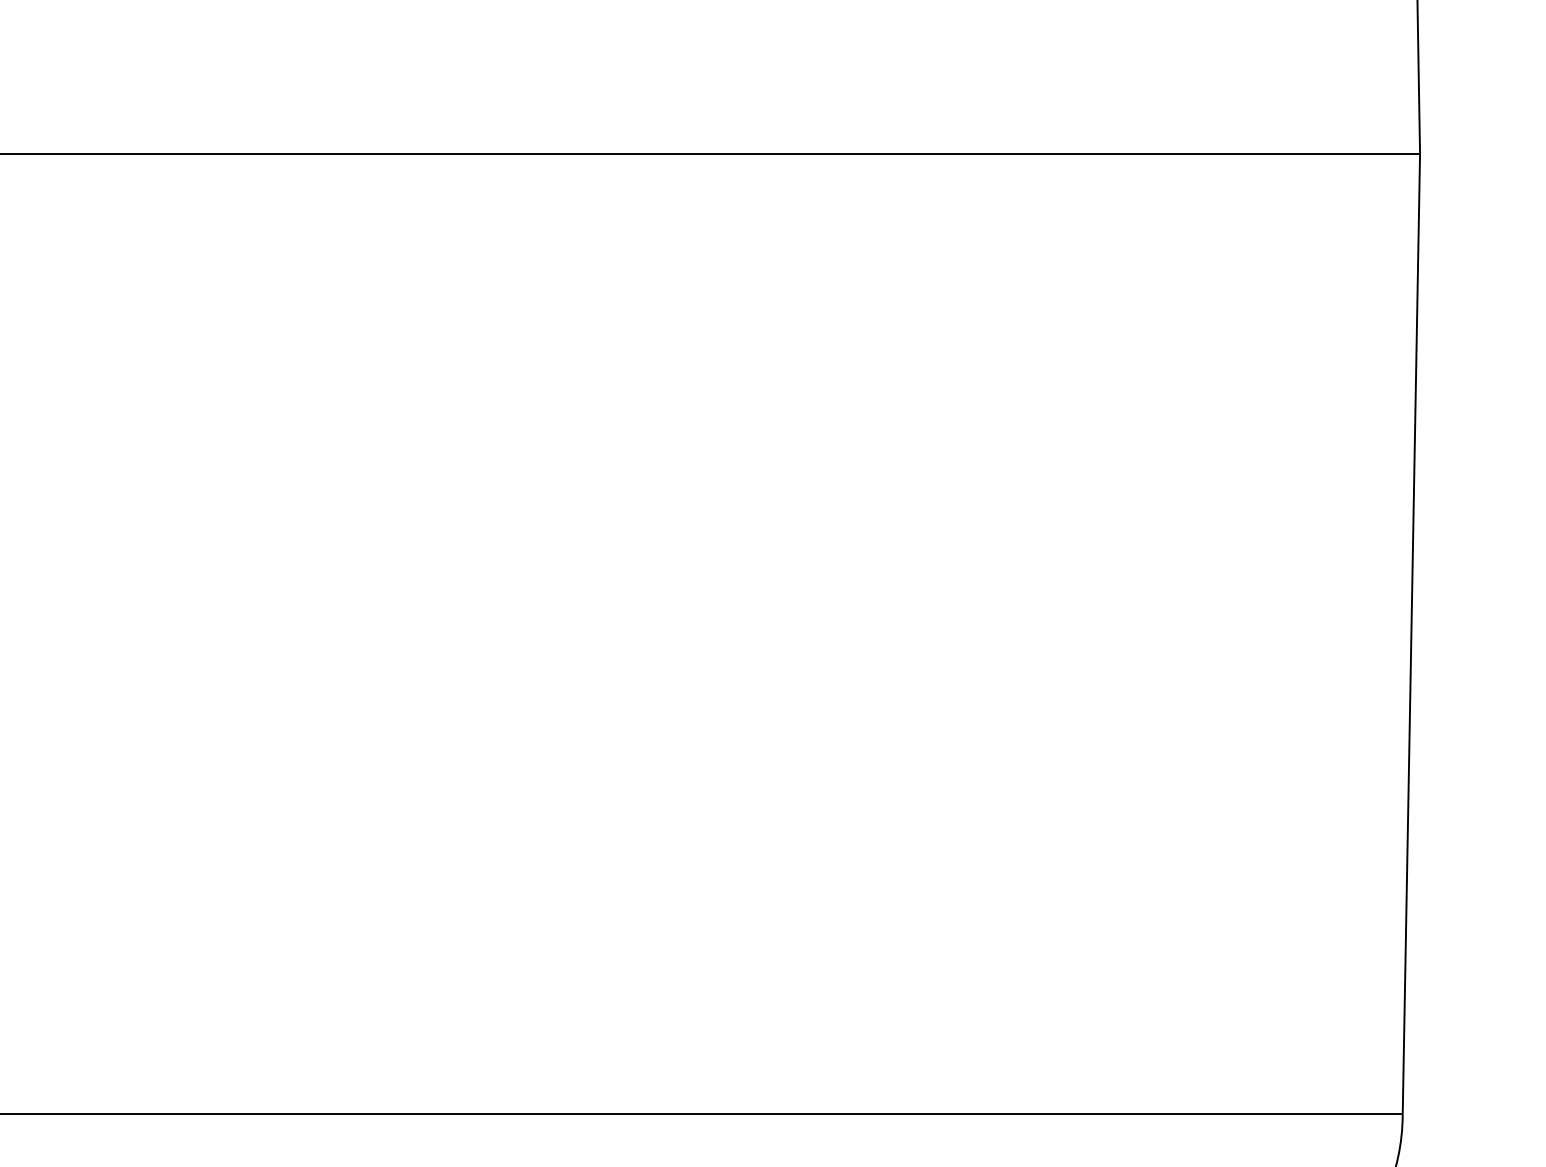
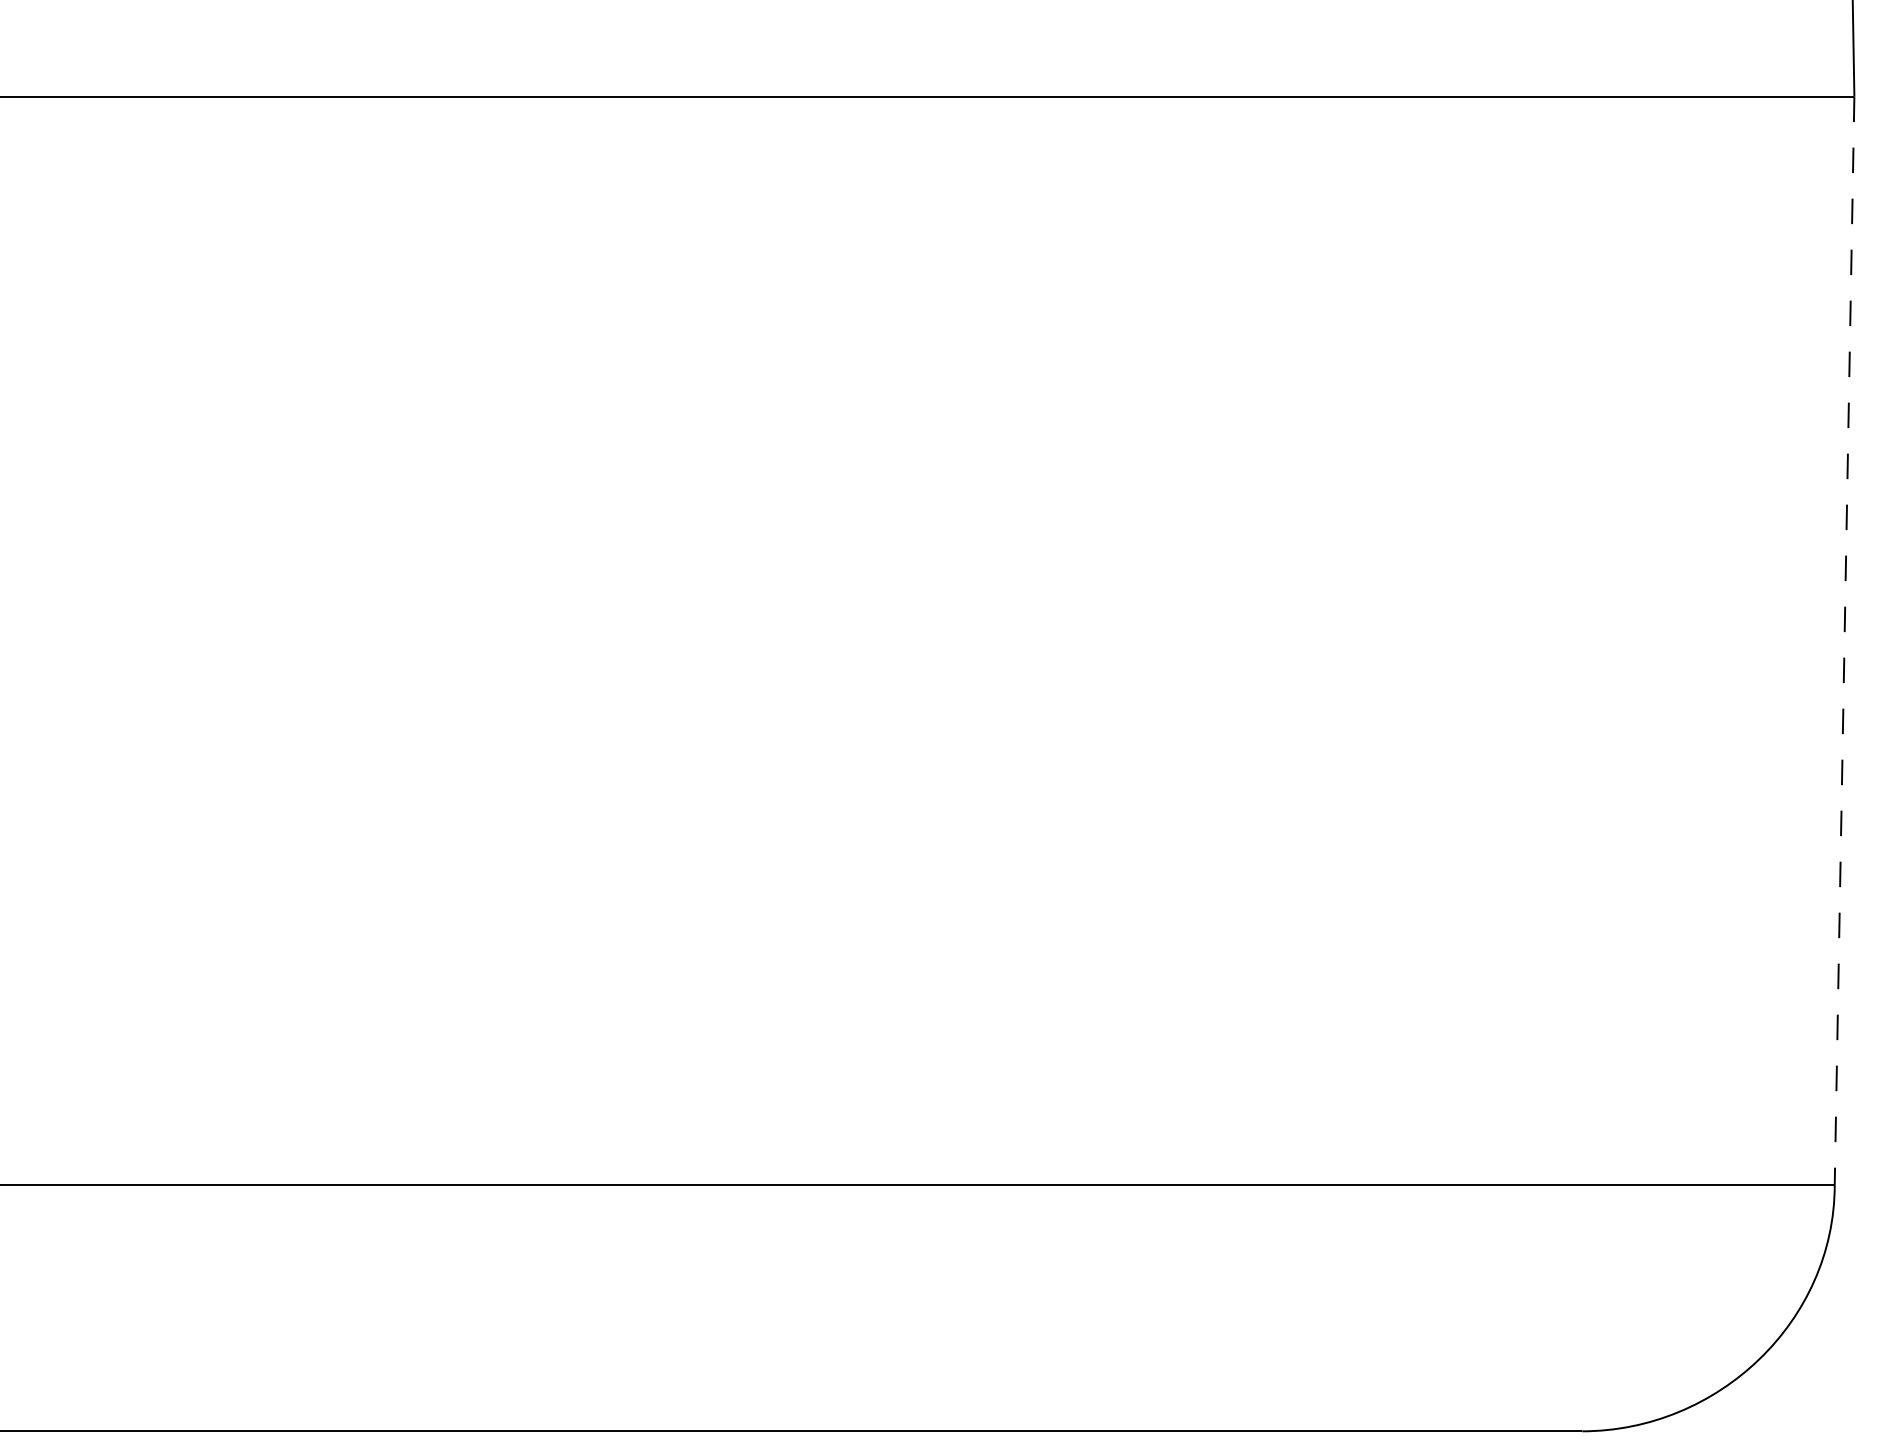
line: (1411, 634) -> (1844, 641), solid -> dashed

